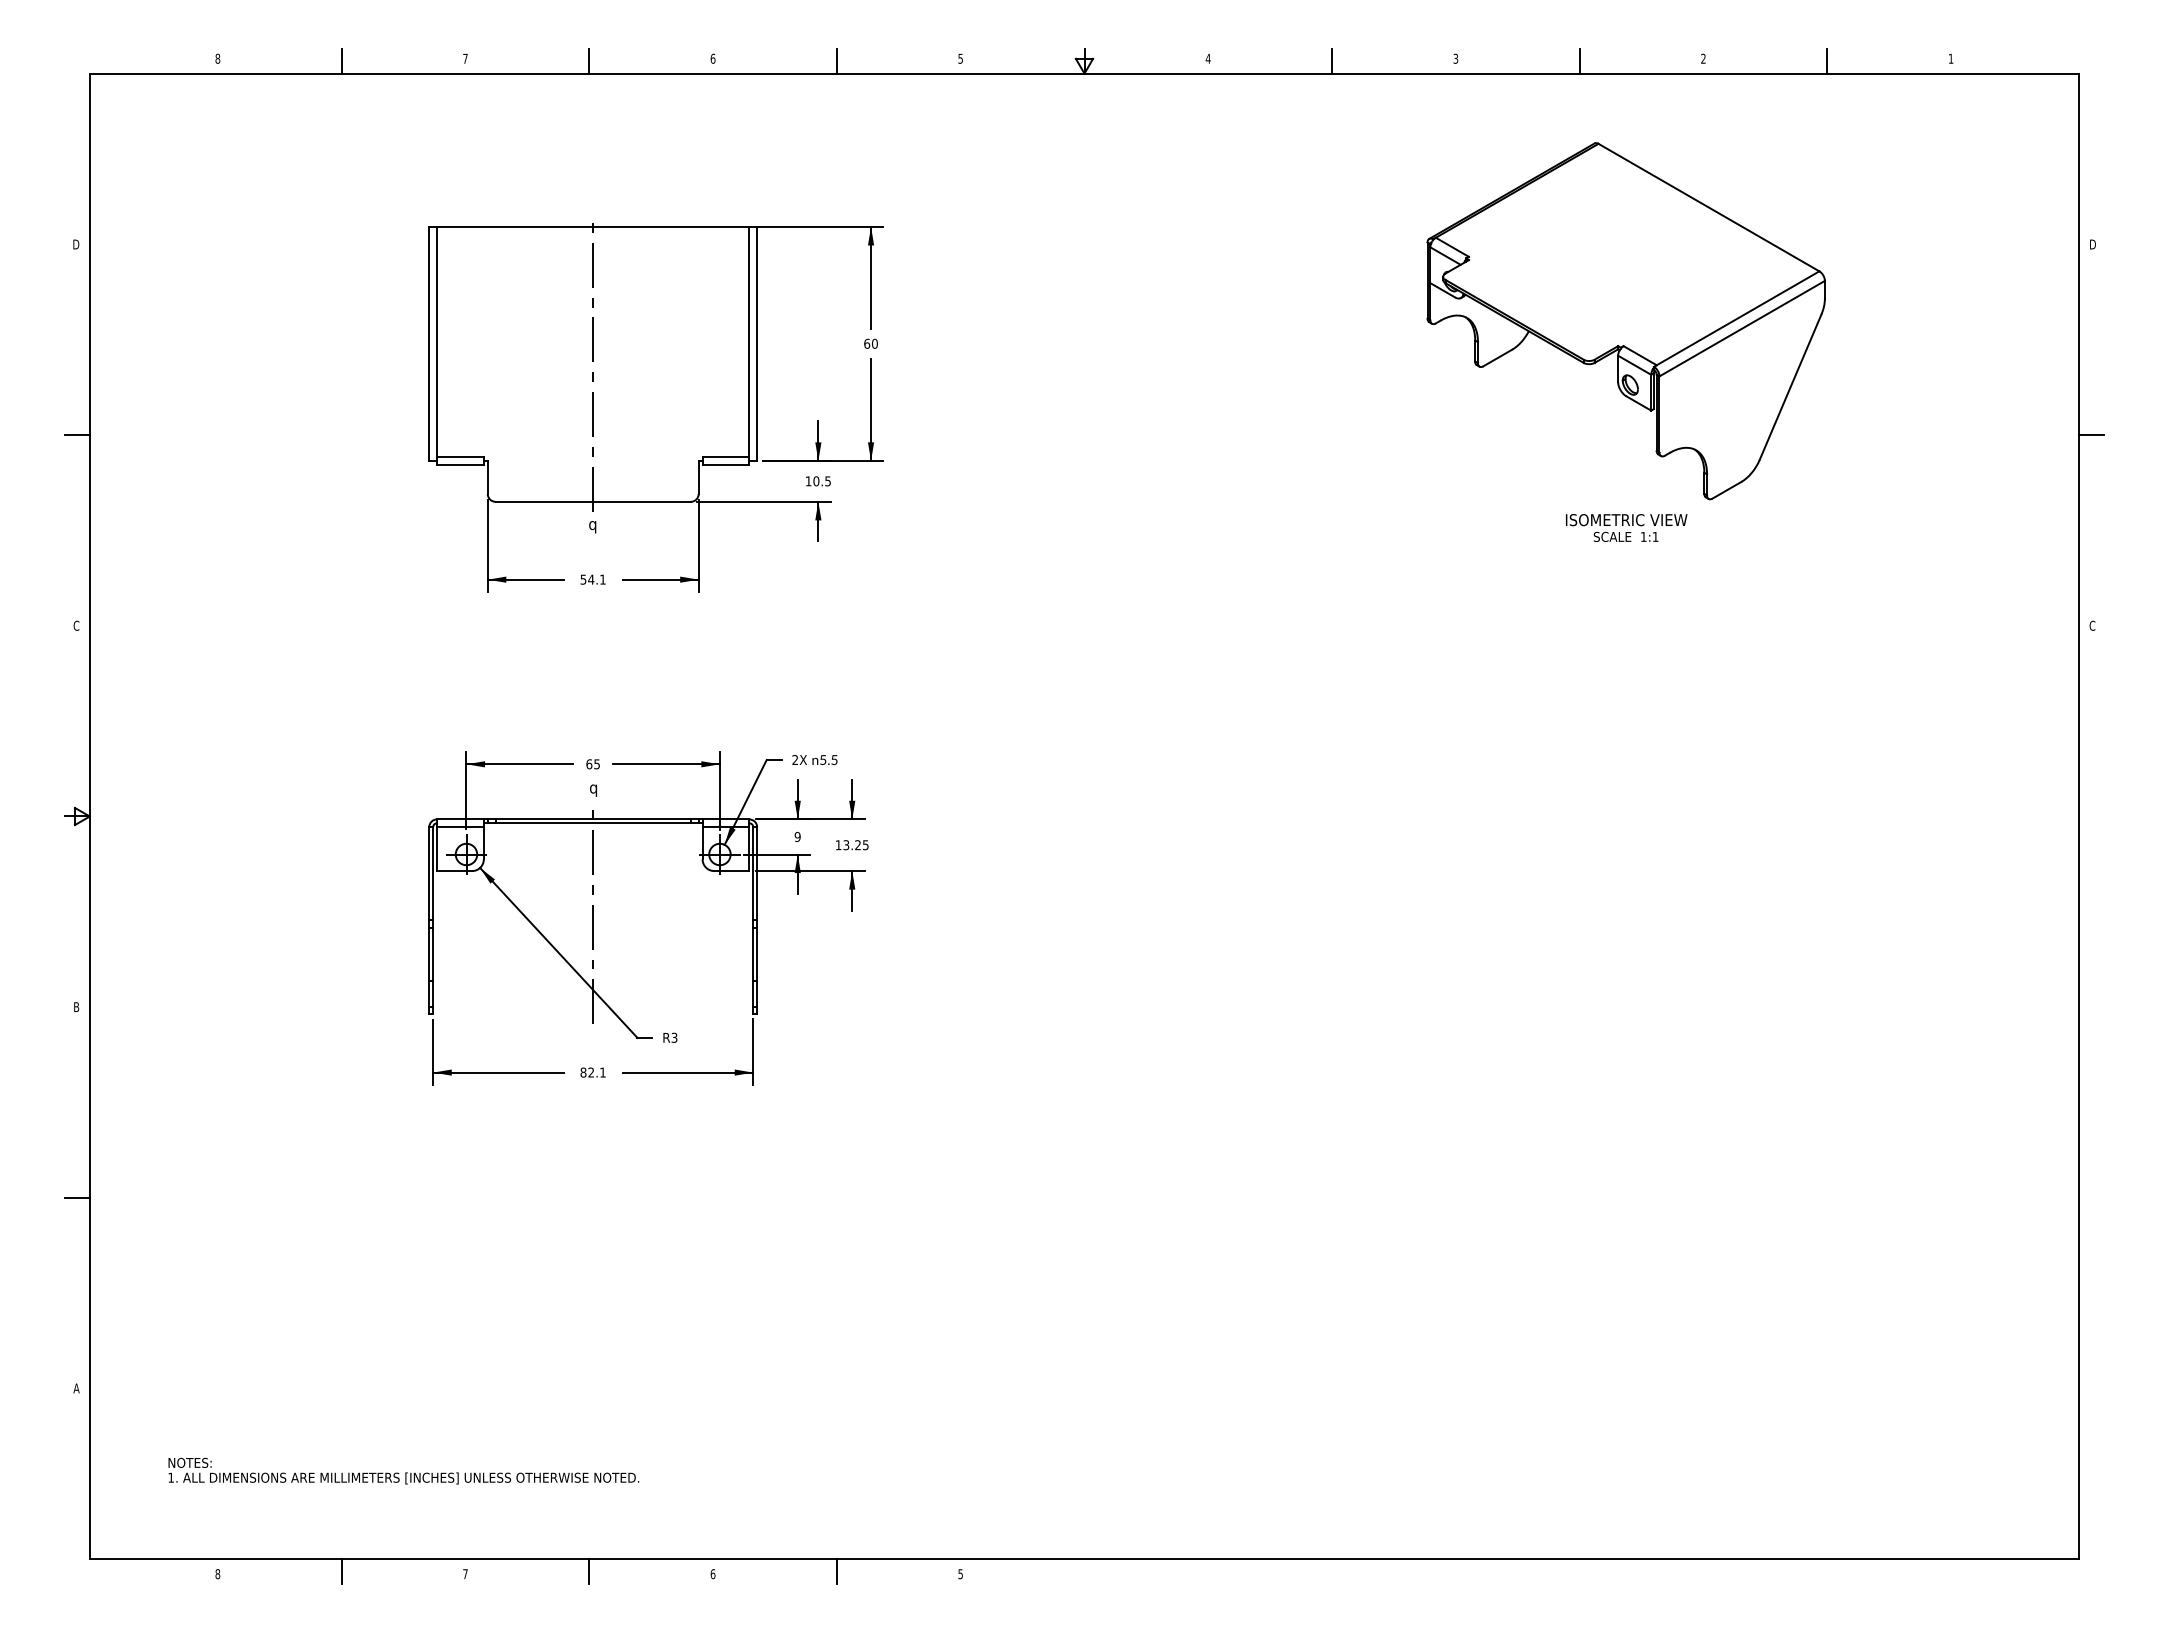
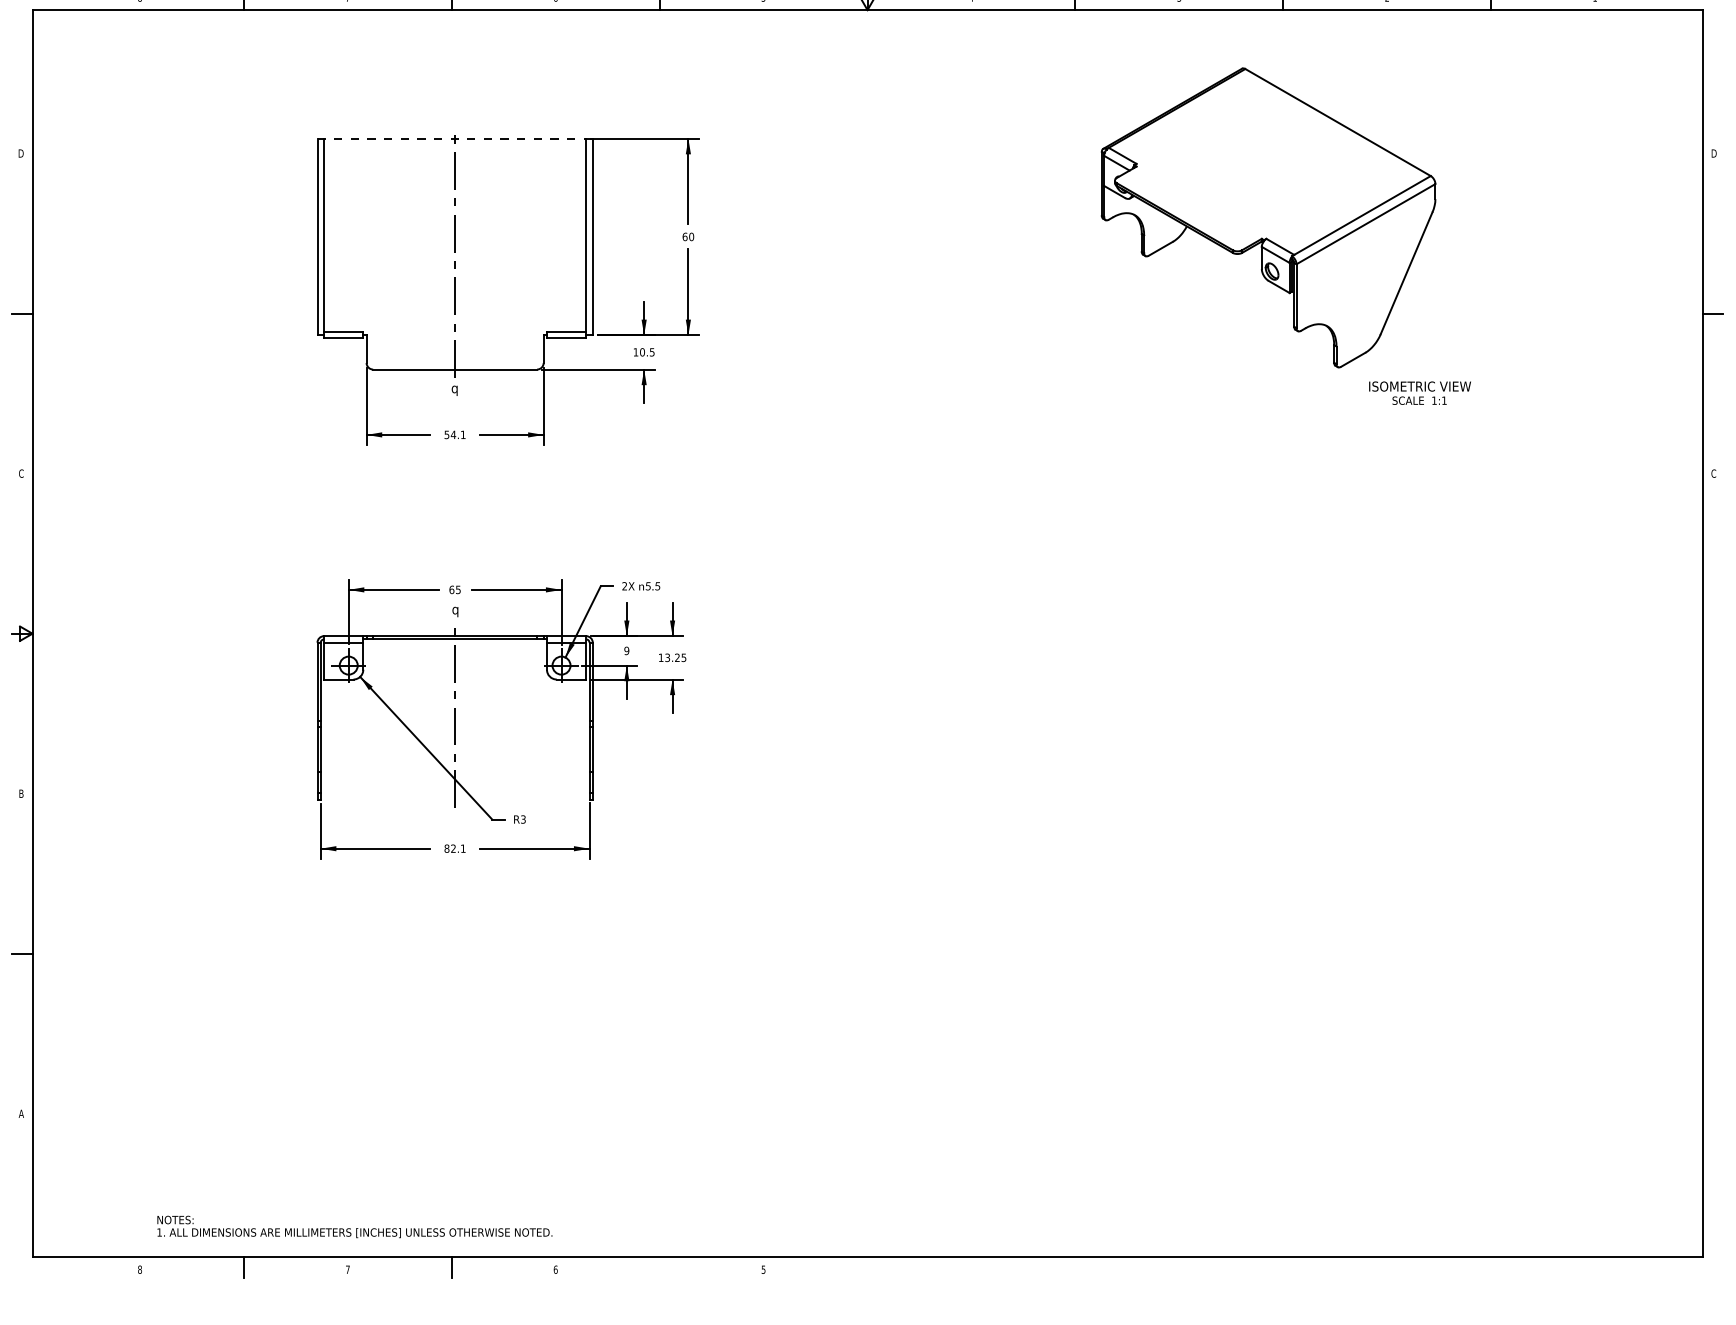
line: (593, 226) -> (455, 138), solid -> dashed
part: (1625, 321) -> (1268, 218), moved
text: (1626, 527) -> (1419, 392), moved
text: (403, 1470) -> (354, 1226), moved
line: (836, 1571) -> (659, 1267), removed

